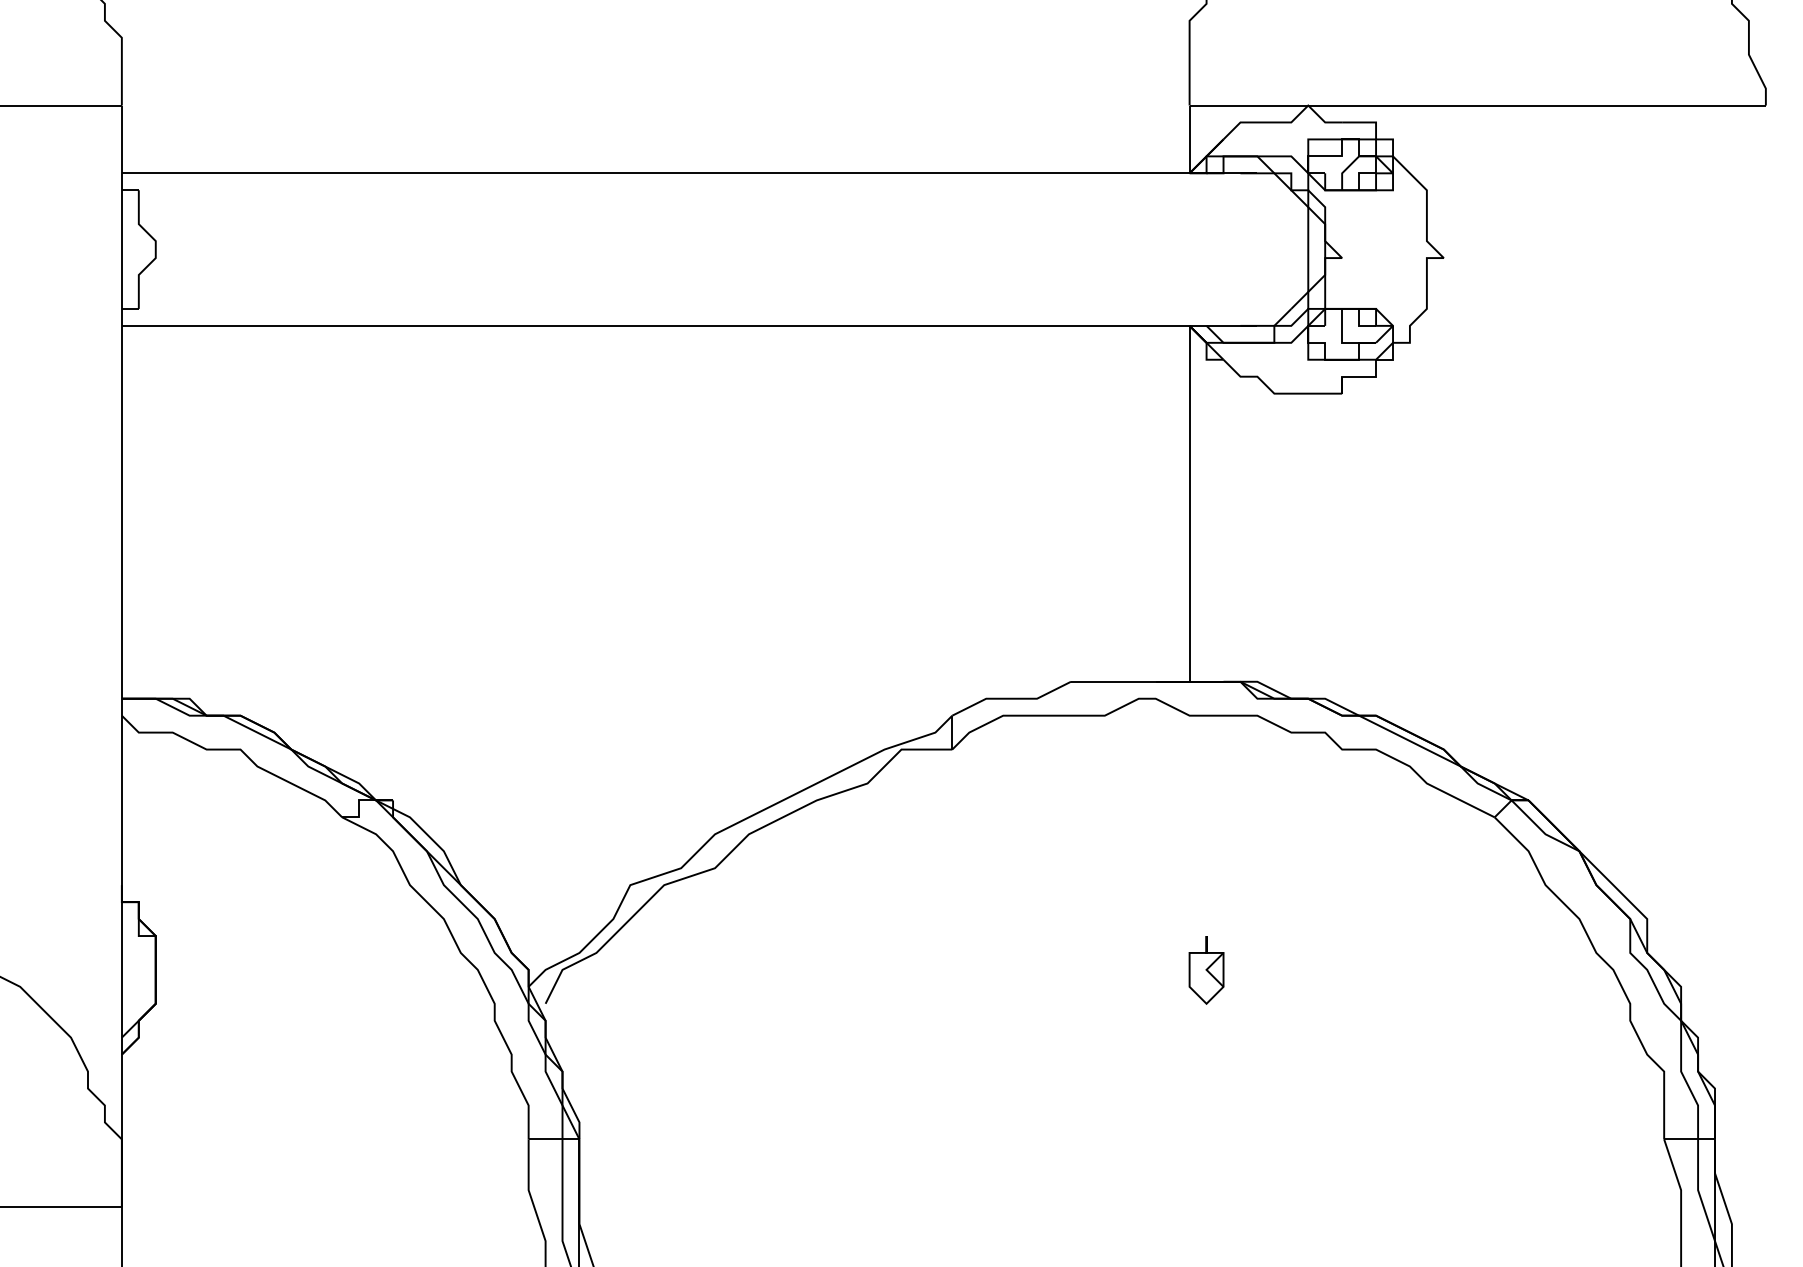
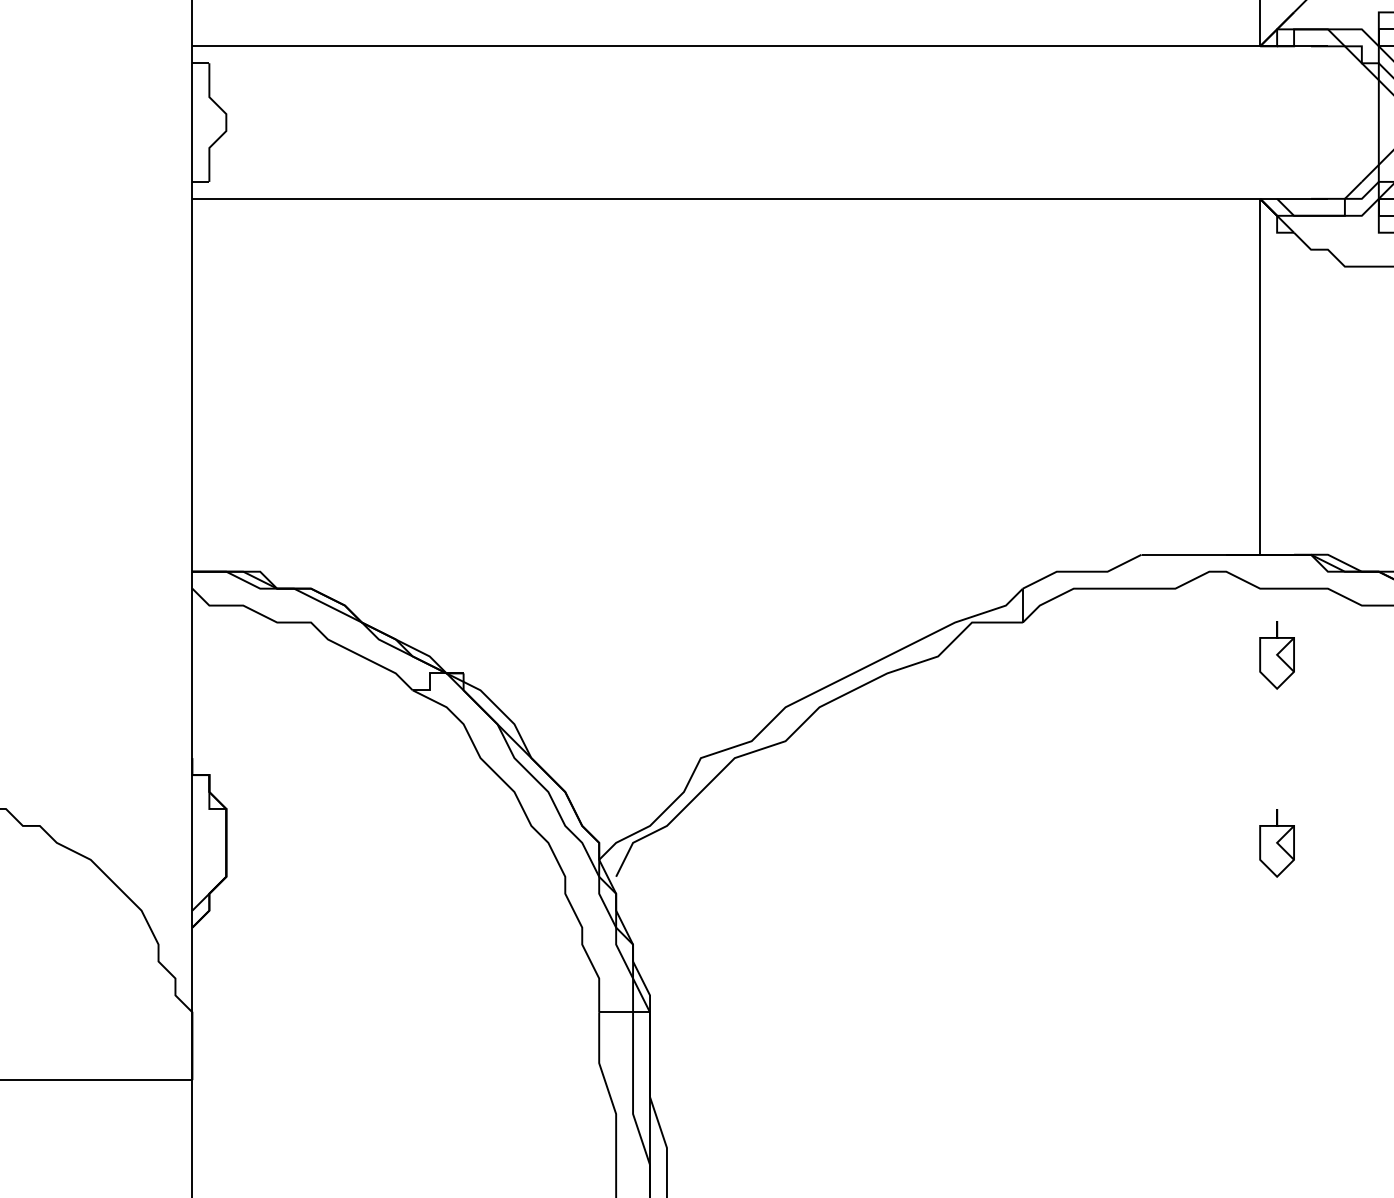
part: (1206, 782) -> (1277, 655), added

